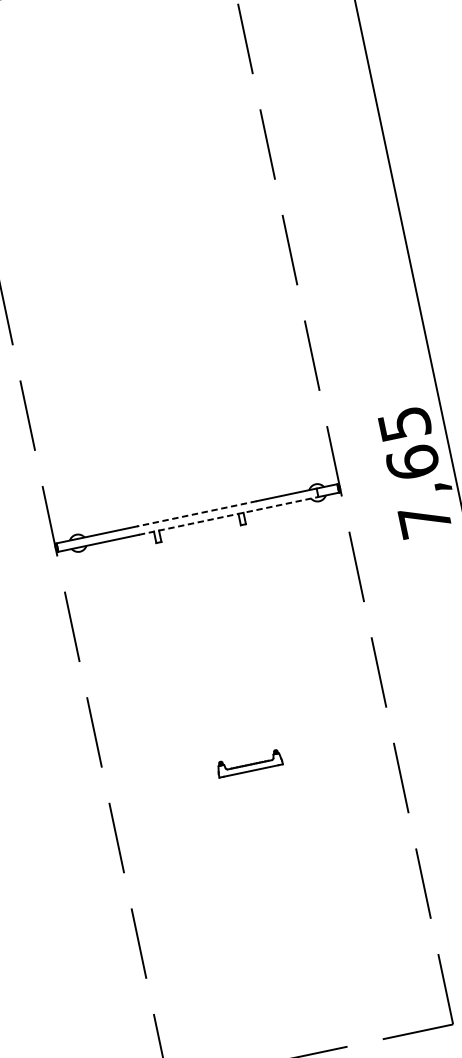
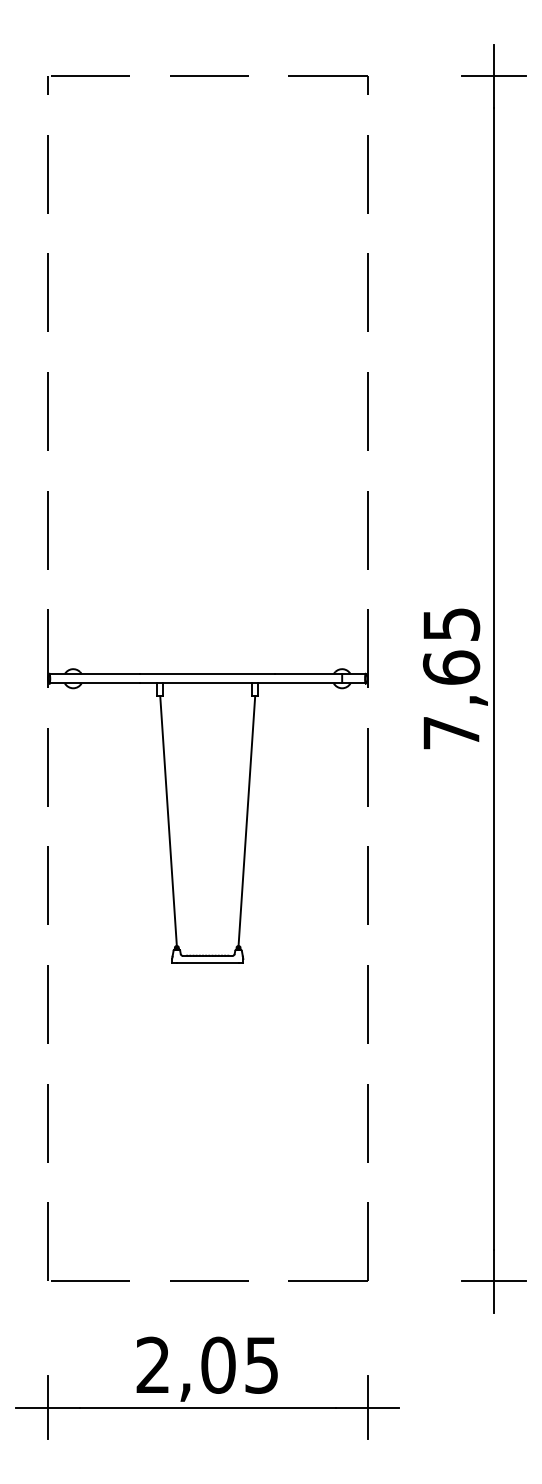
line: (196, 513) -> (207, 673), dashed -> solid
line: (228, 515) -> (241, 683), dashed -> solid
line: (259, 637) -> (246, 821), added
line: (189, 652) -> (168, 821), added

